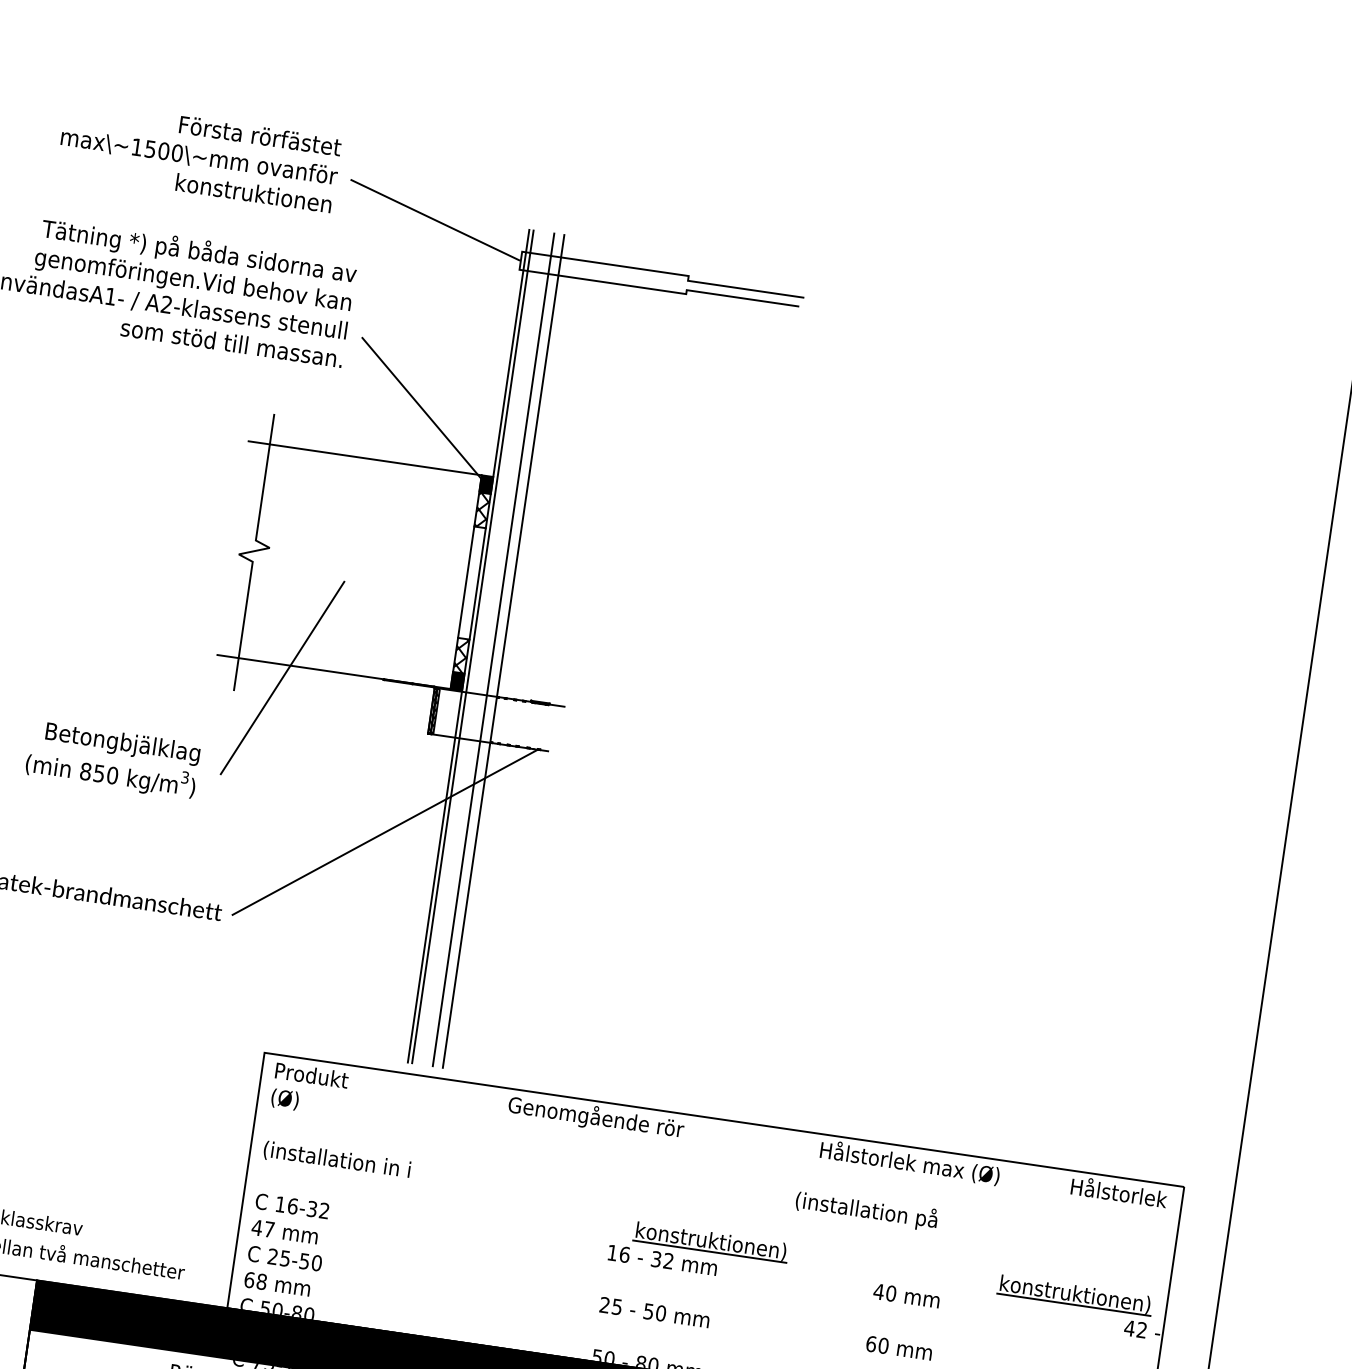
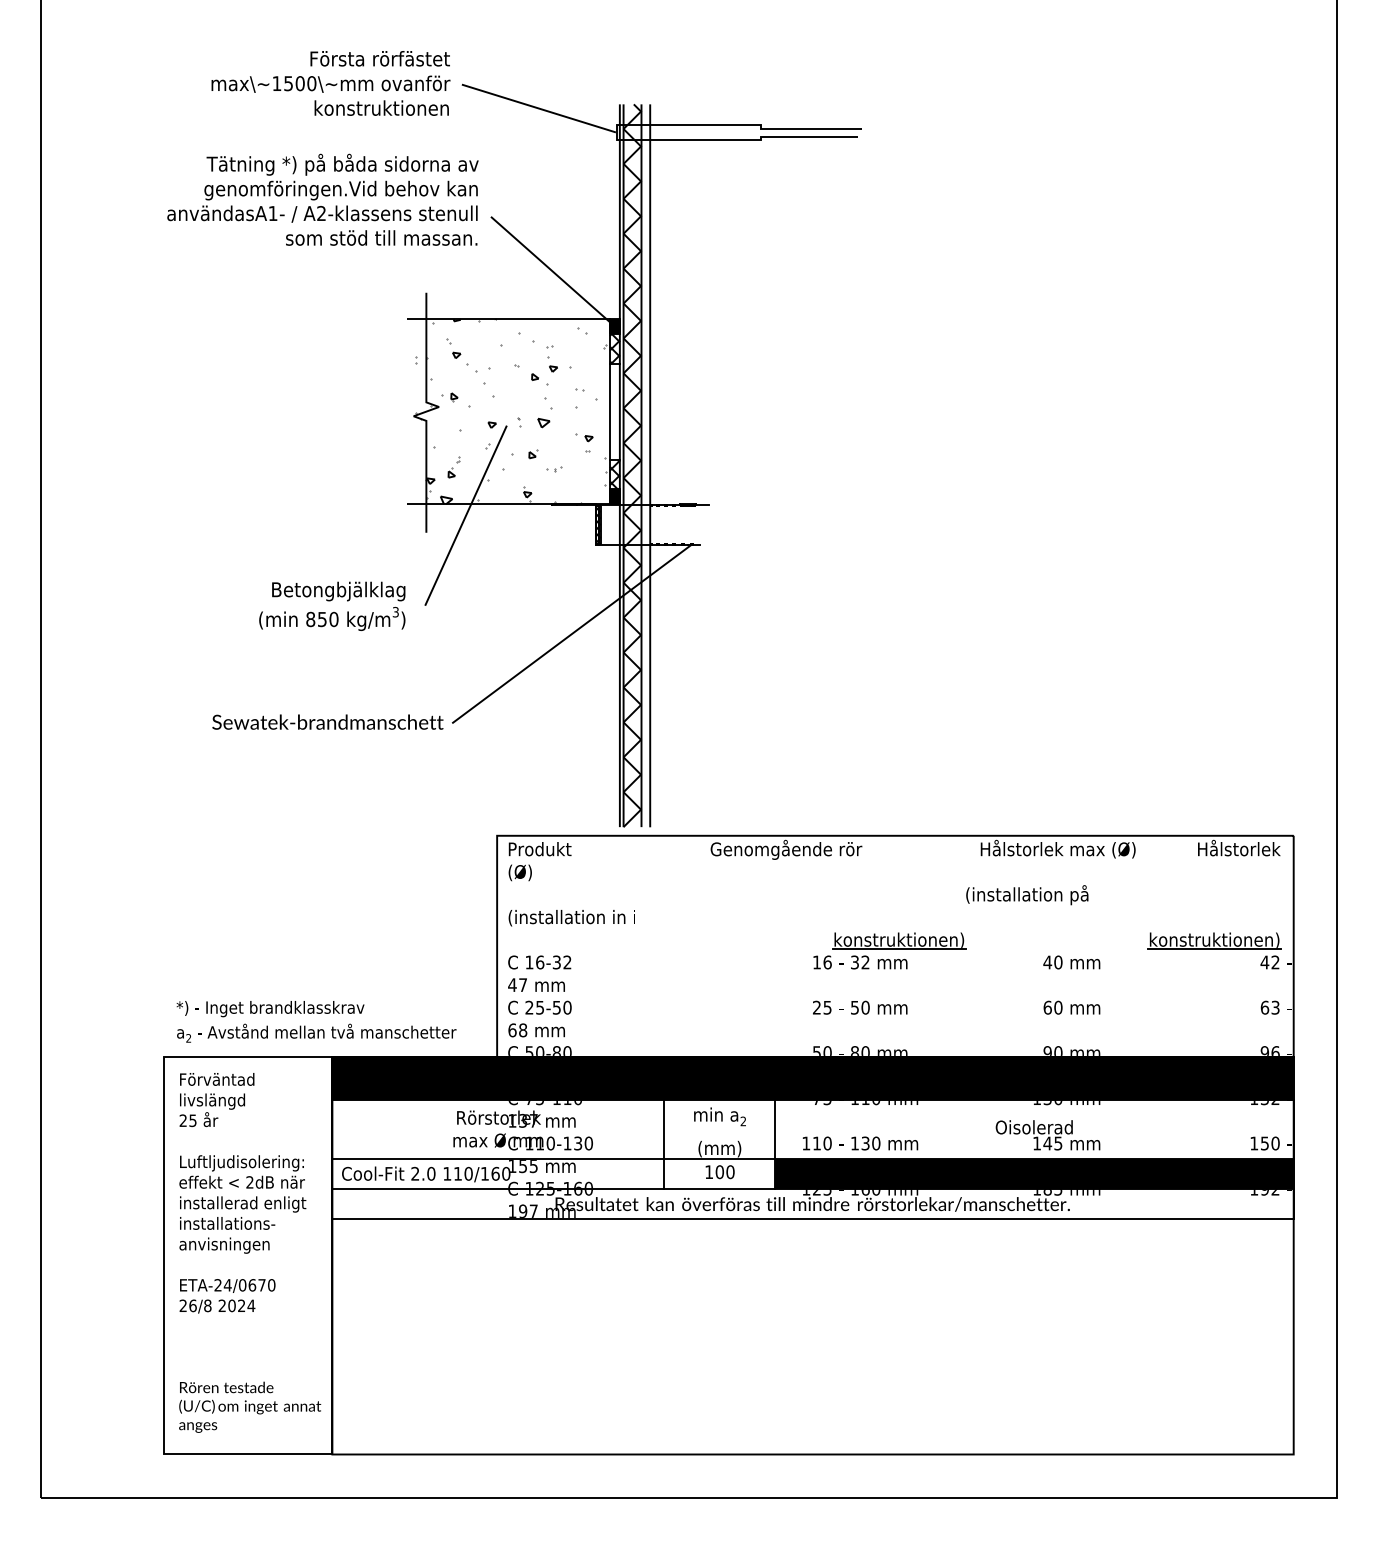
hatch: (351, 565) -> (510, 411), added
hatch: (483, 648) -> (632, 465), added

